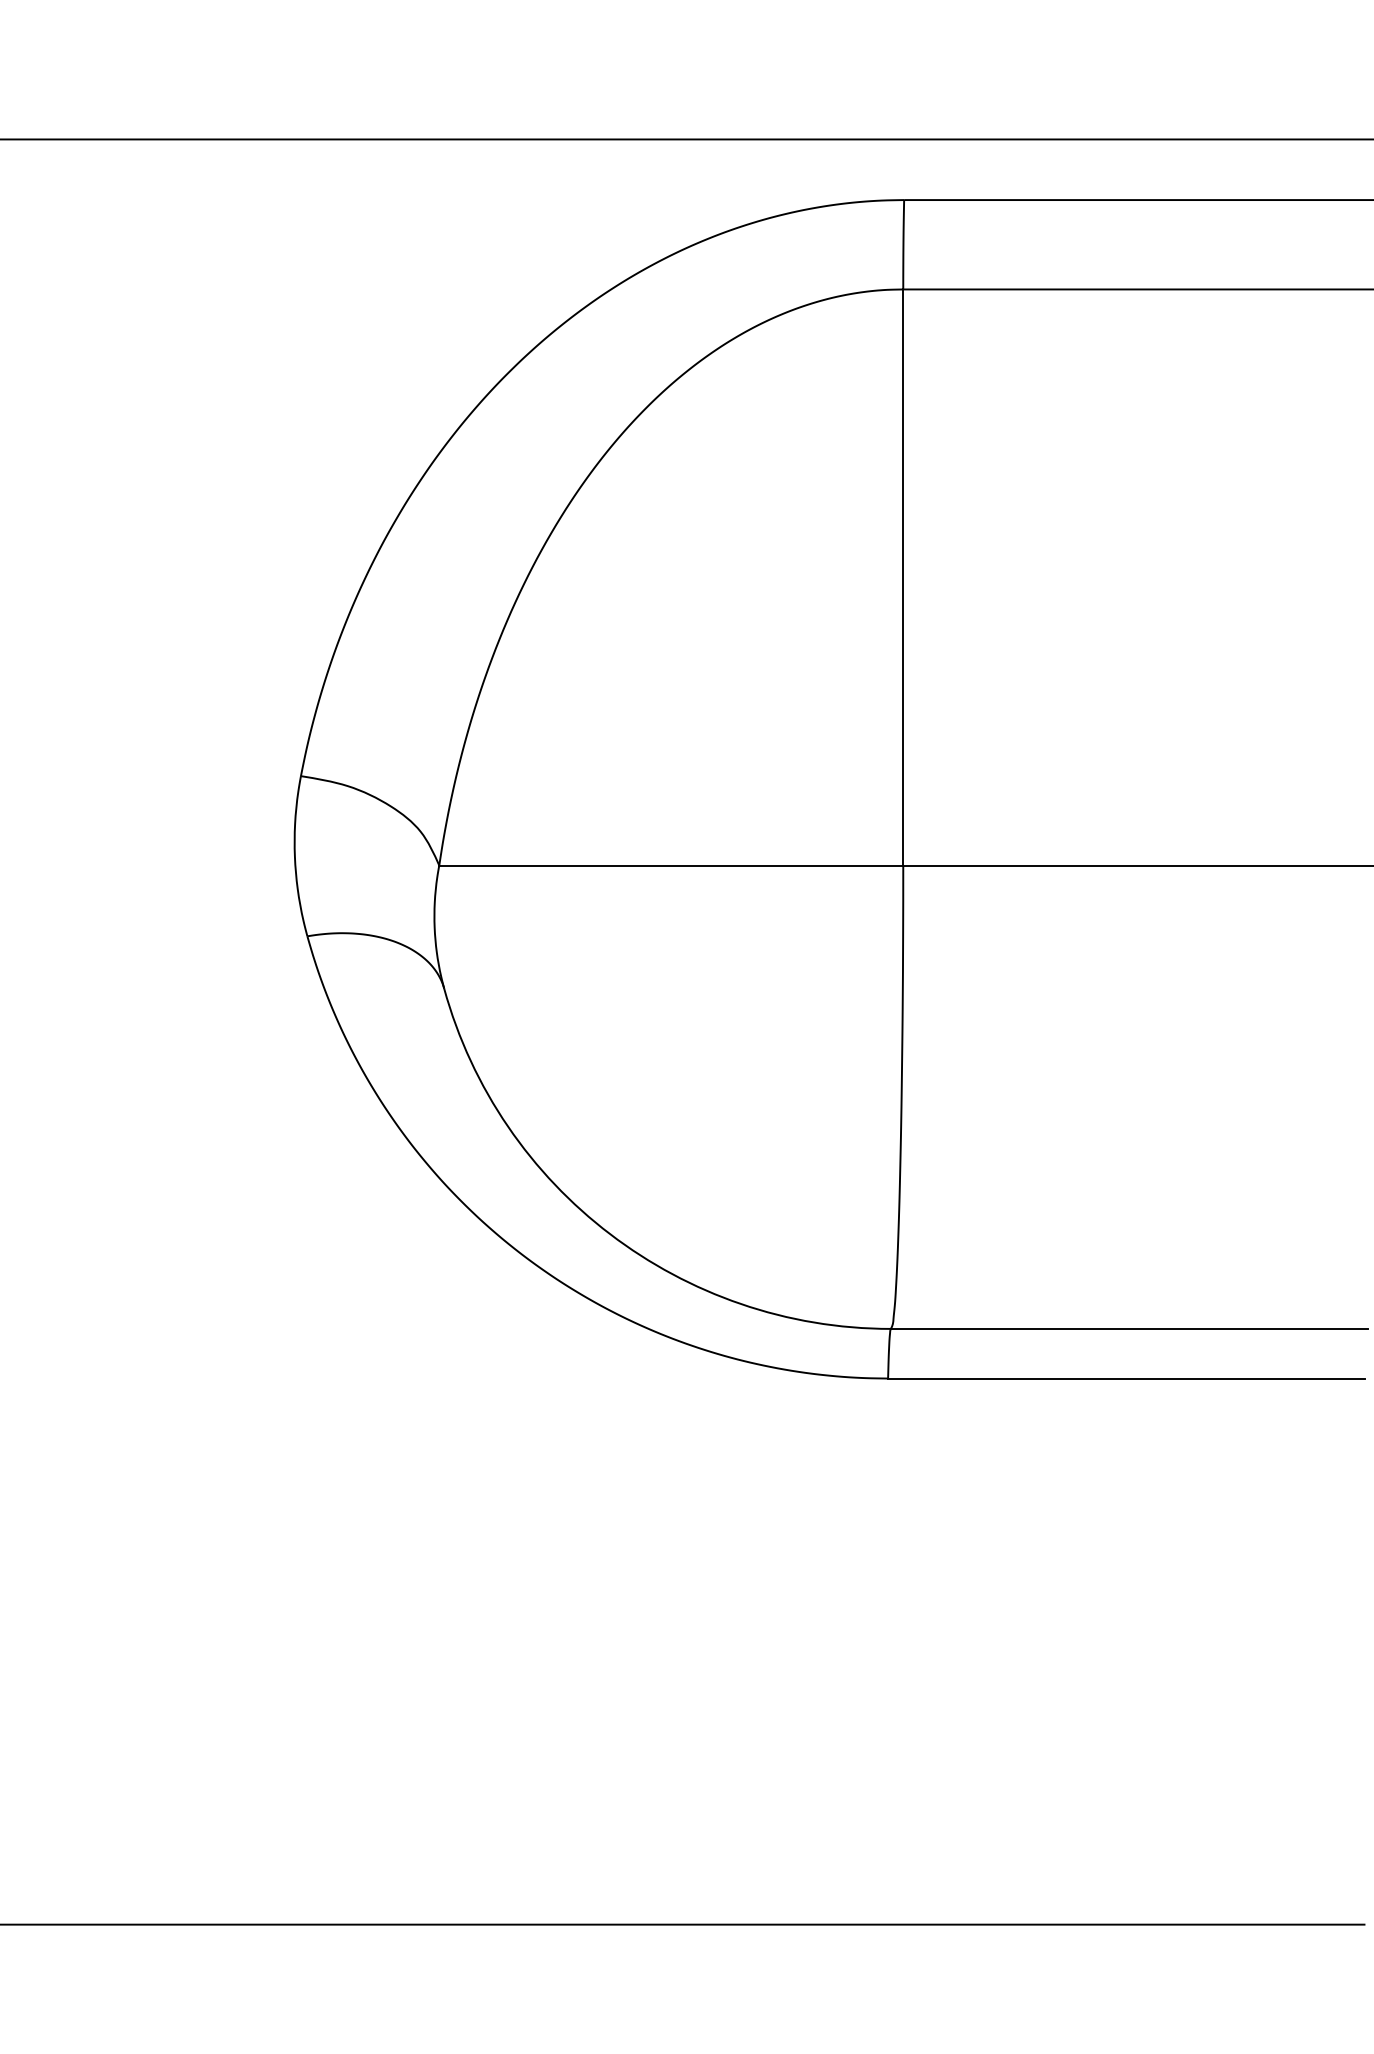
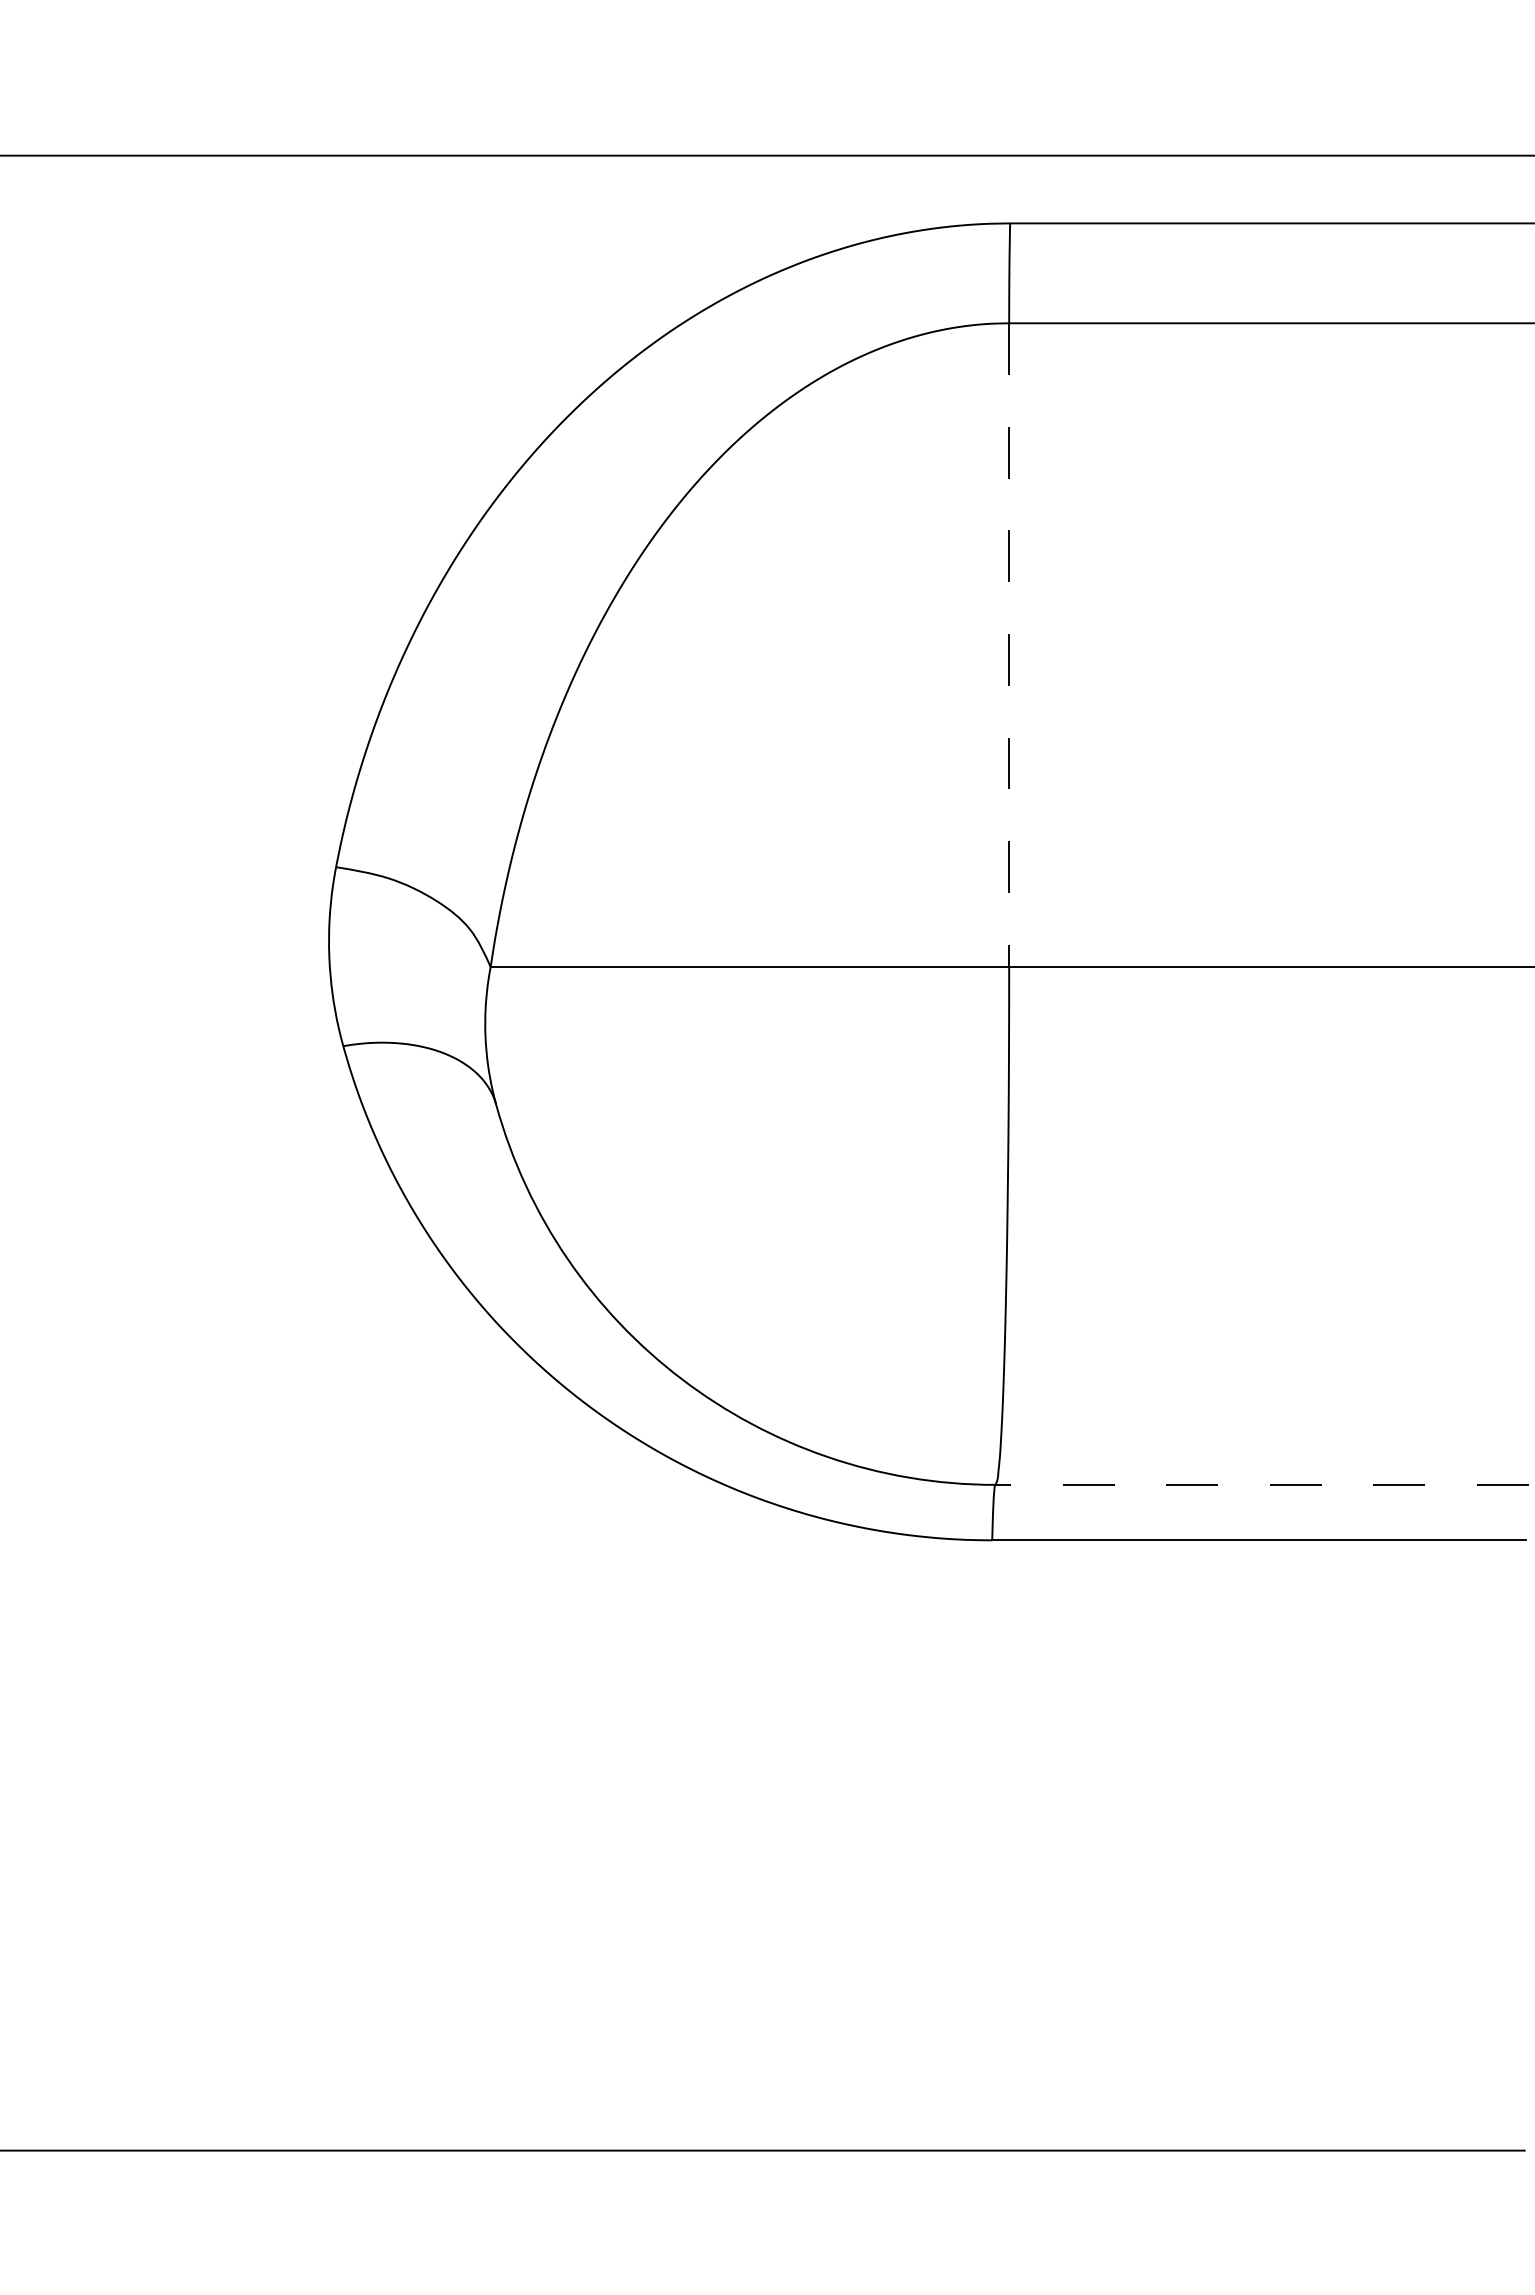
line: (903, 577) -> (1009, 645), solid -> dashed
line: (1129, 1328) -> (1261, 1484), solid -> dashed

